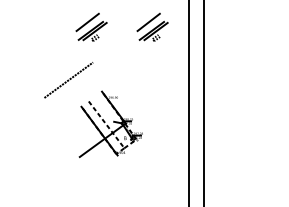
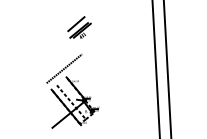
part: (152, 26) -> (125, 24), removed
part: (110, 124) -> (74, 101), moved

